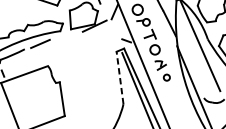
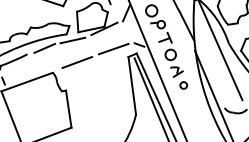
line: (65, 36) -> (72, 40), added
line: (102, 44) -> (113, 48), added
line: (70, 56) -> (77, 62), added
line: (120, 77) -> (132, 85), dashed -> solid

